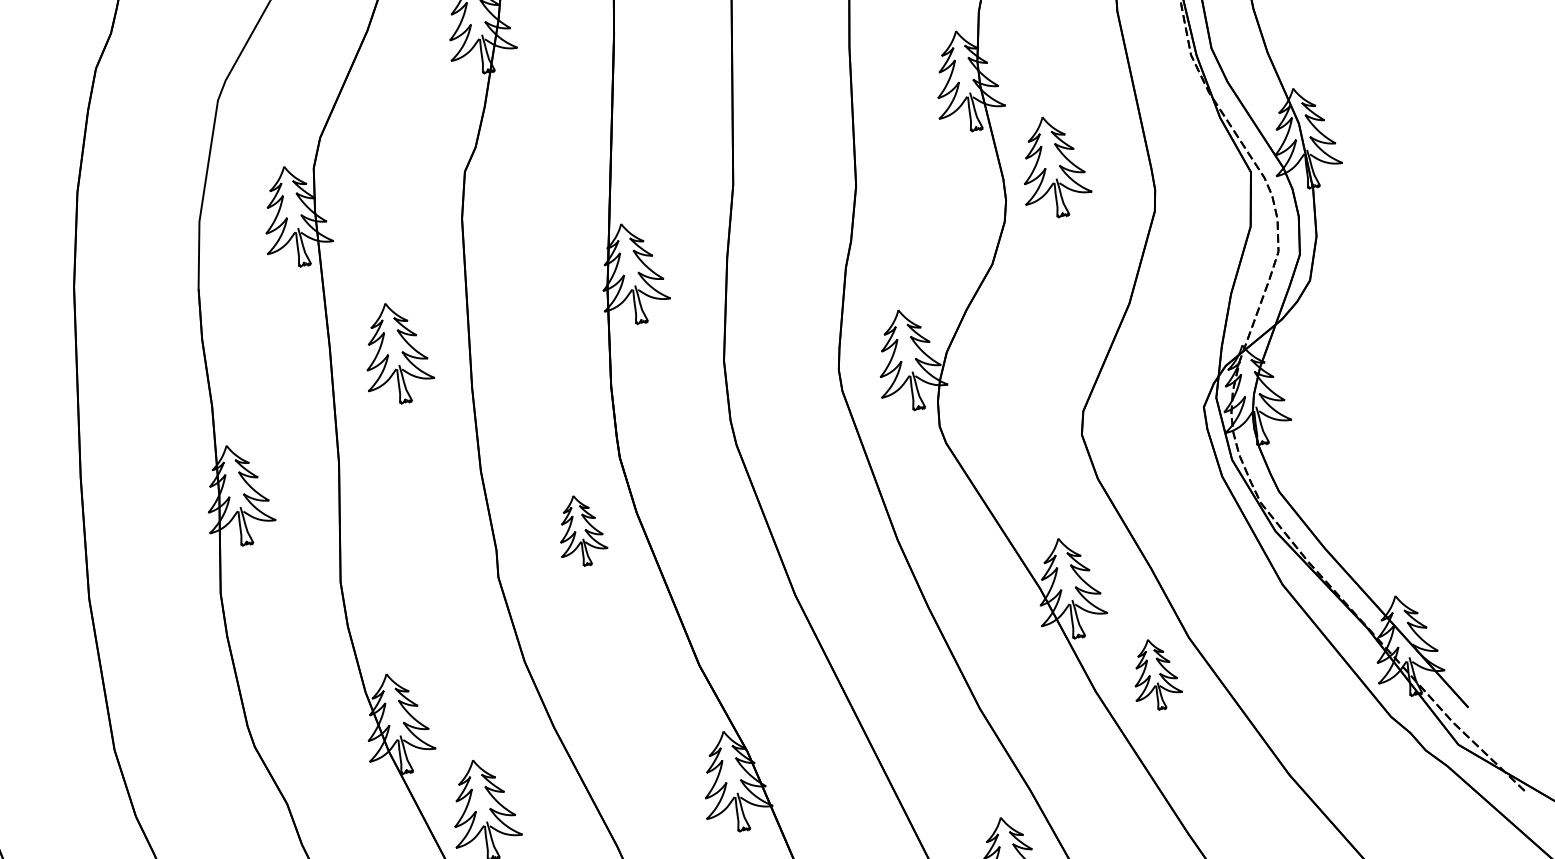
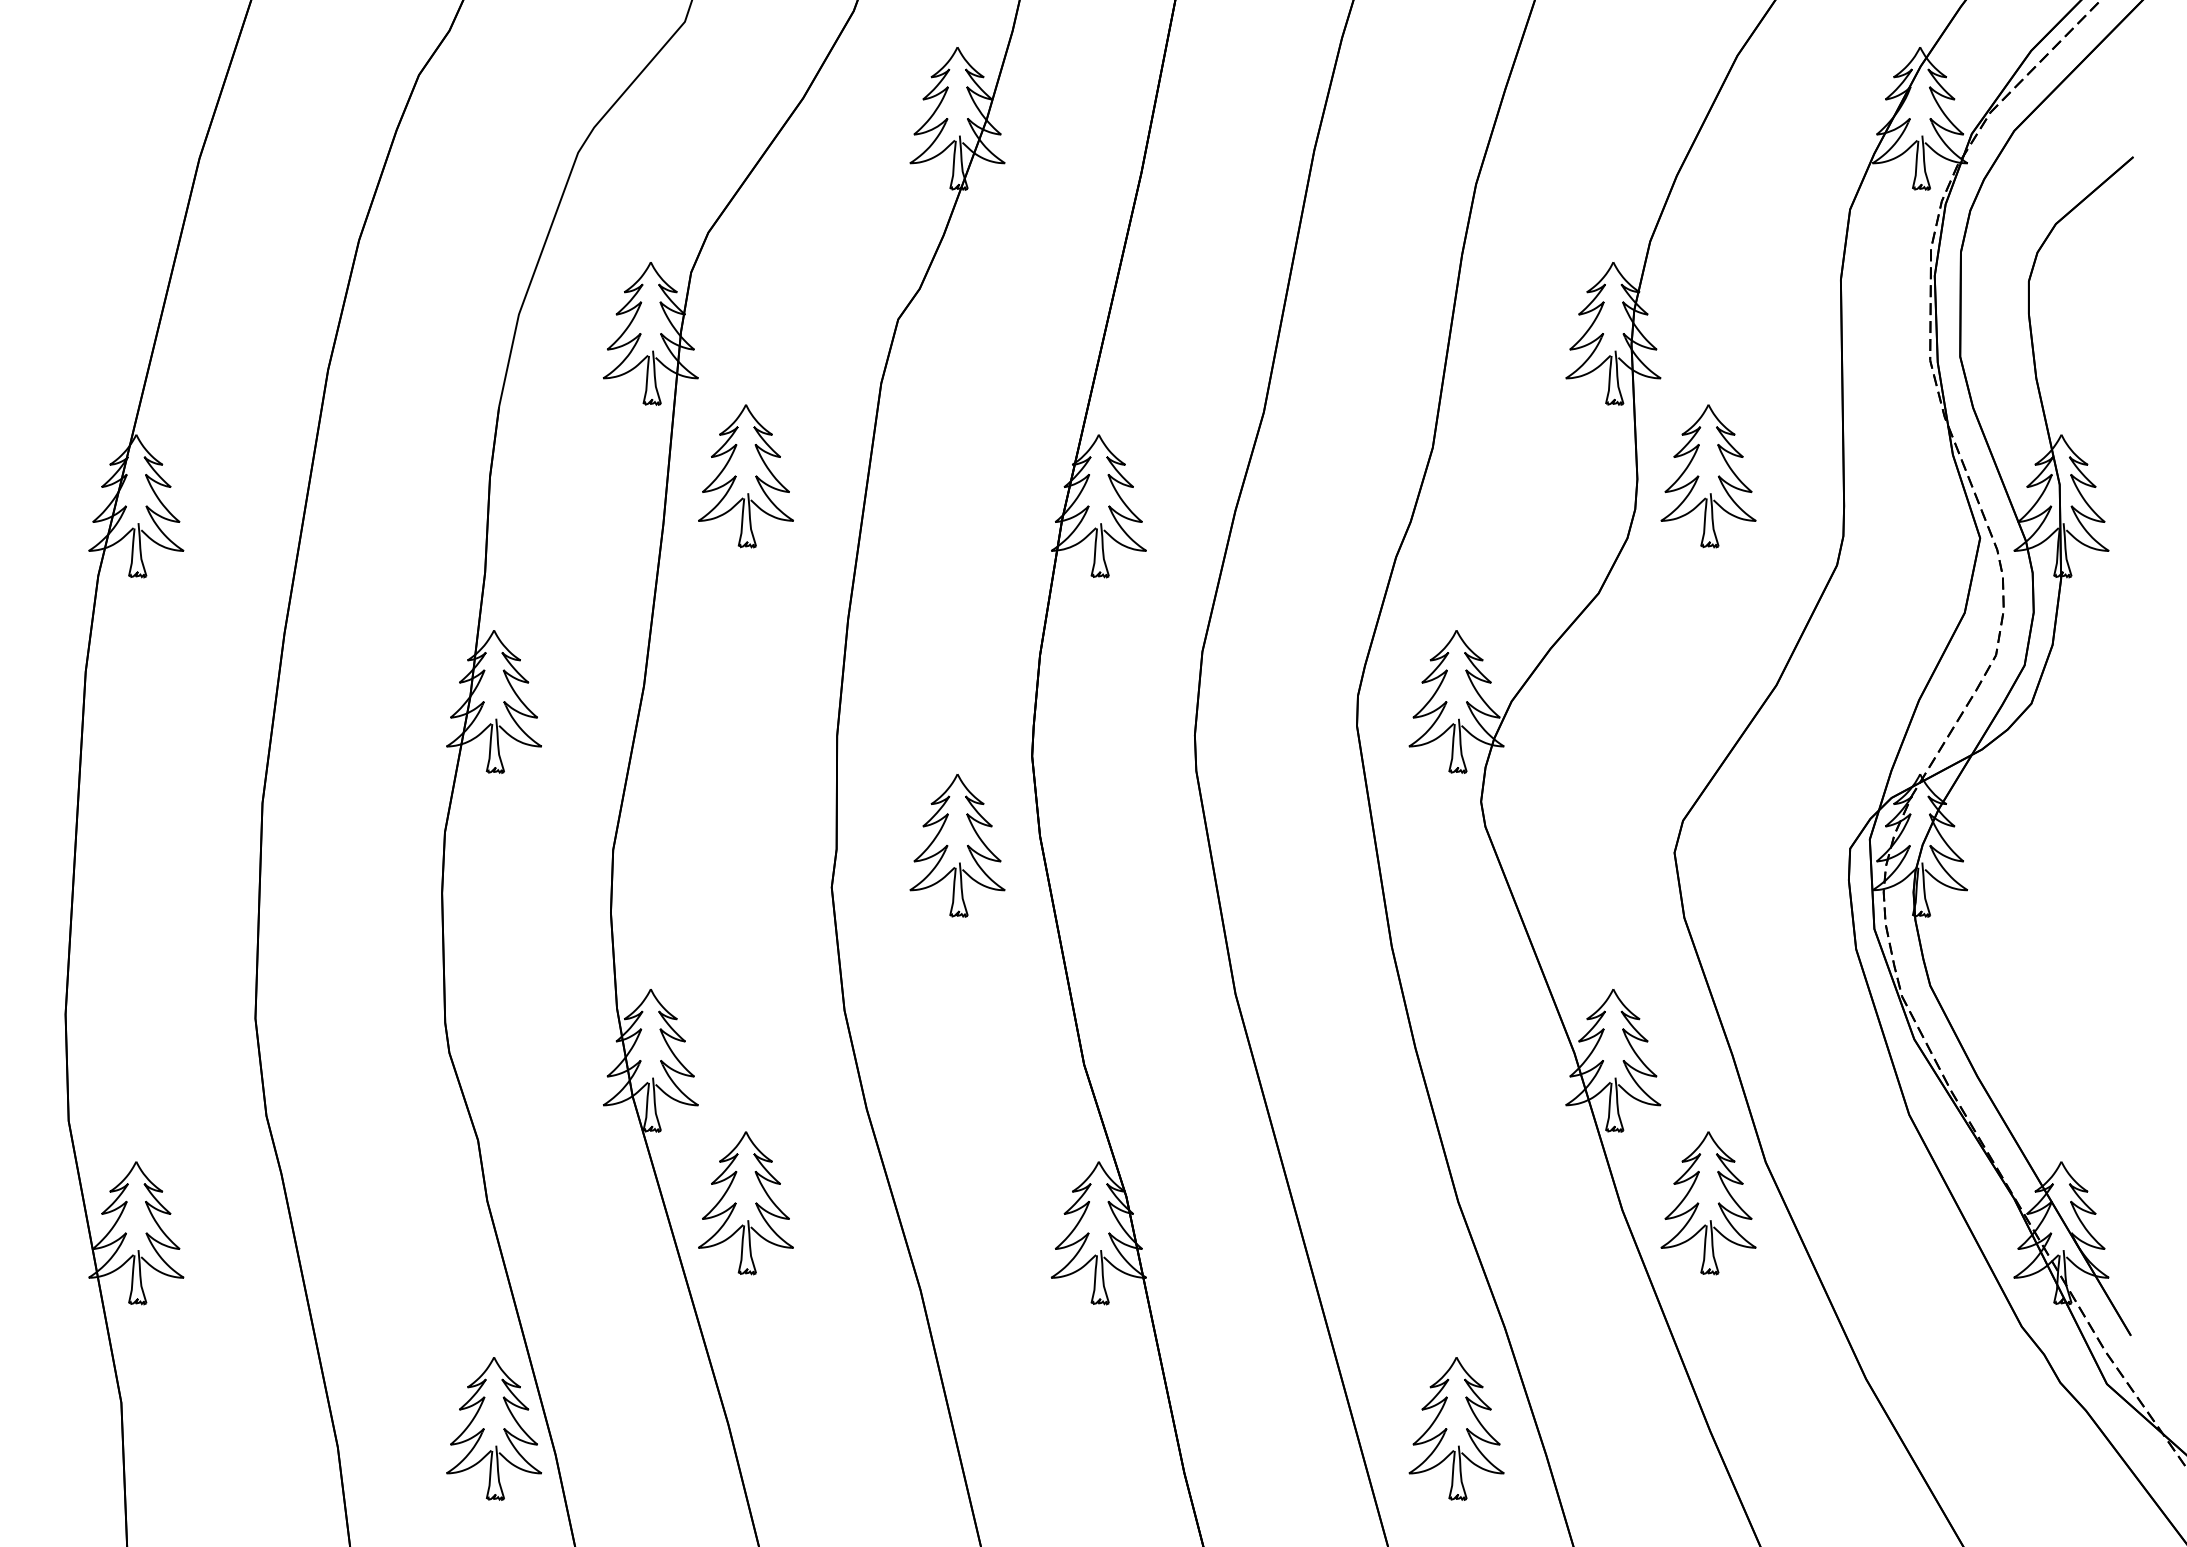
part: (394, 353) -> (745, 476), moved
part: (580, 530) -> (957, 845), size x1.43
part: (1154, 674) -> (1708, 1203), size x1.43

